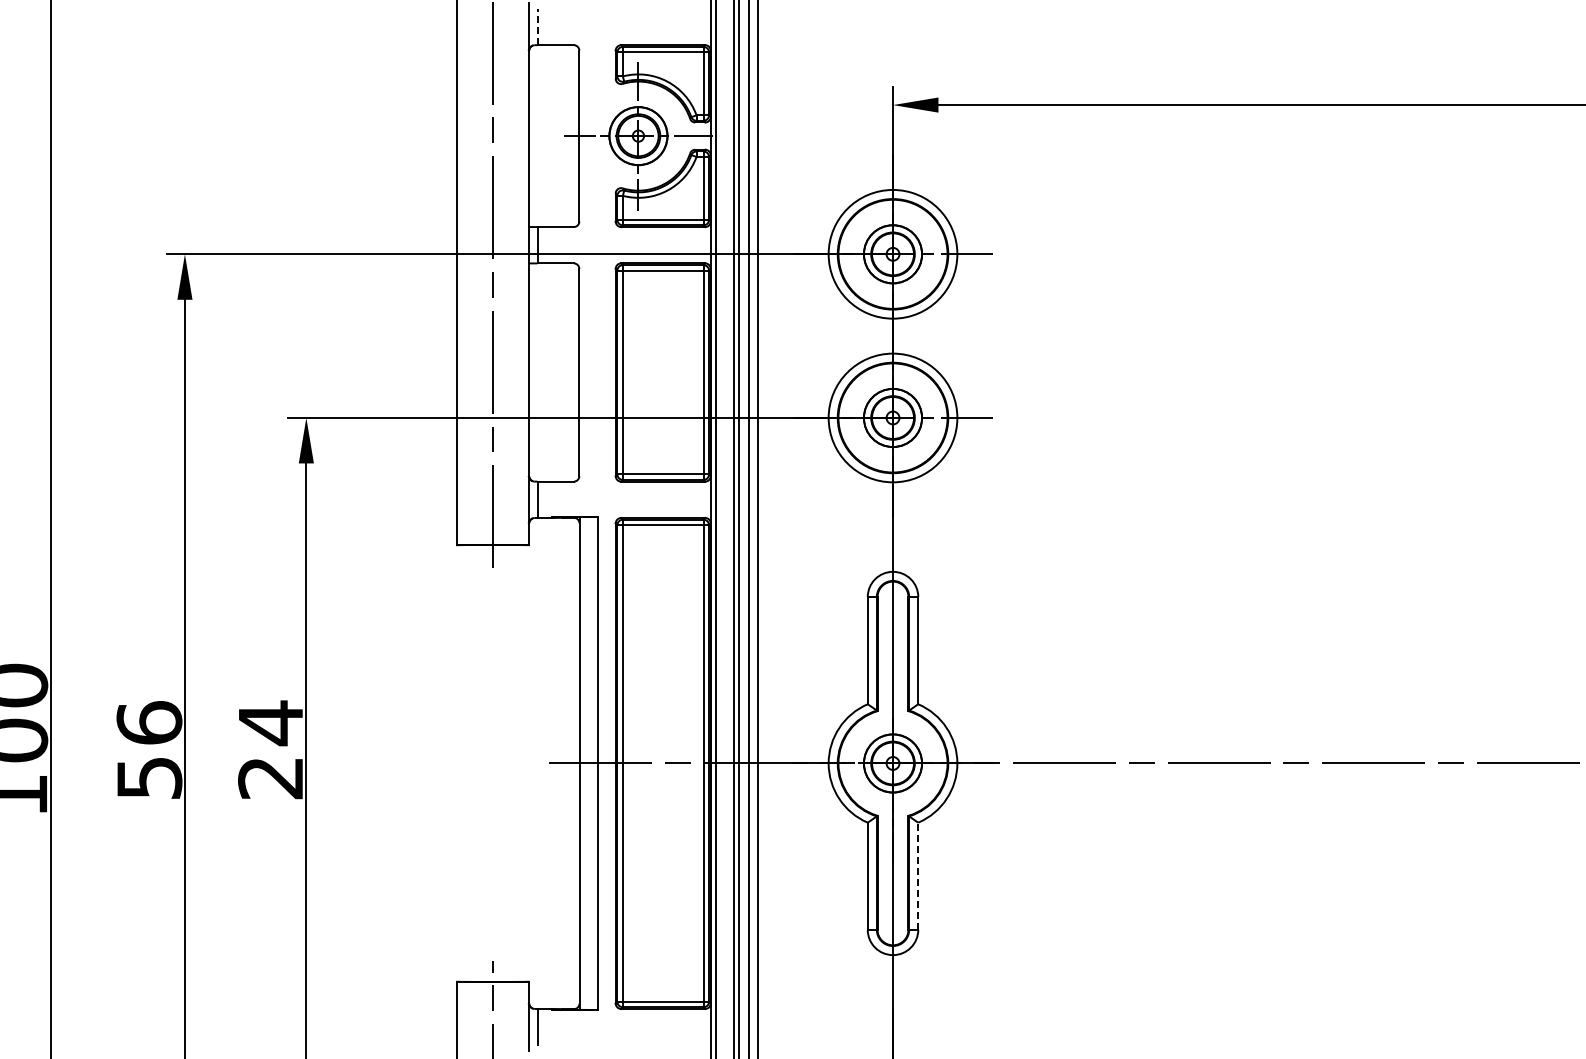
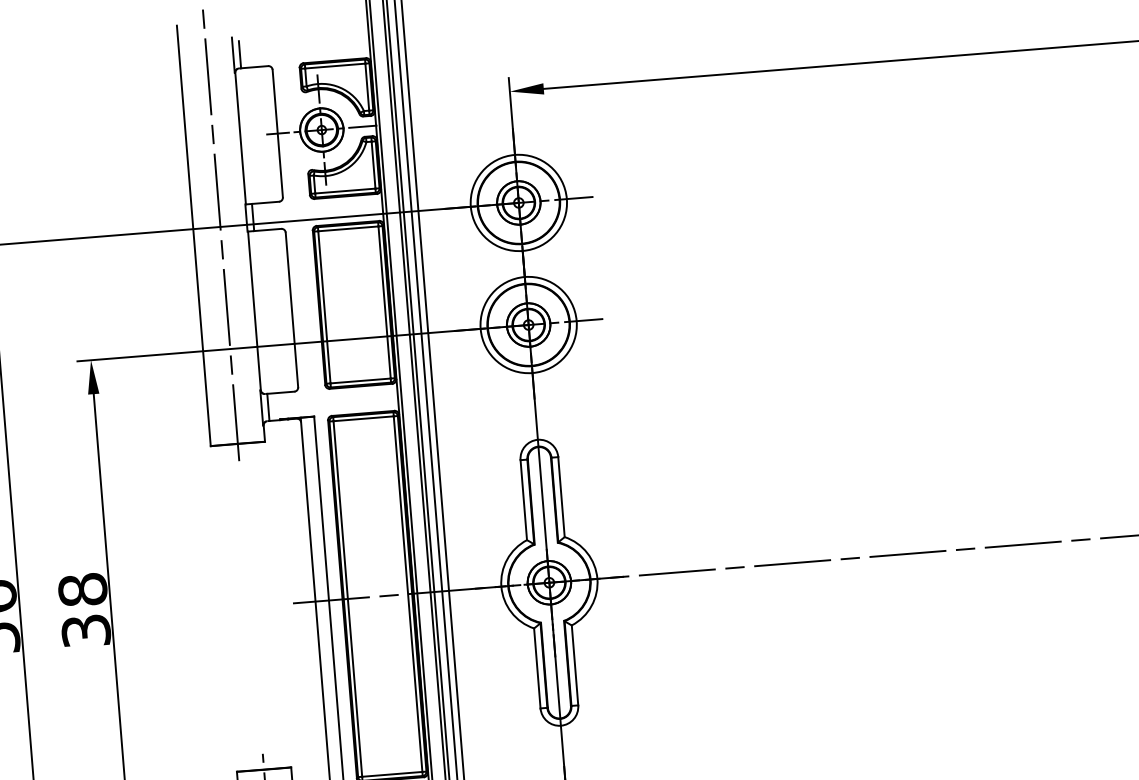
line: (537, 26) -> (239, 54), dashed -> solid
text: (270, 749) -> (84, 609), 24 -> 38
line: (918, 876) -> (575, 665), dashed -> solid

